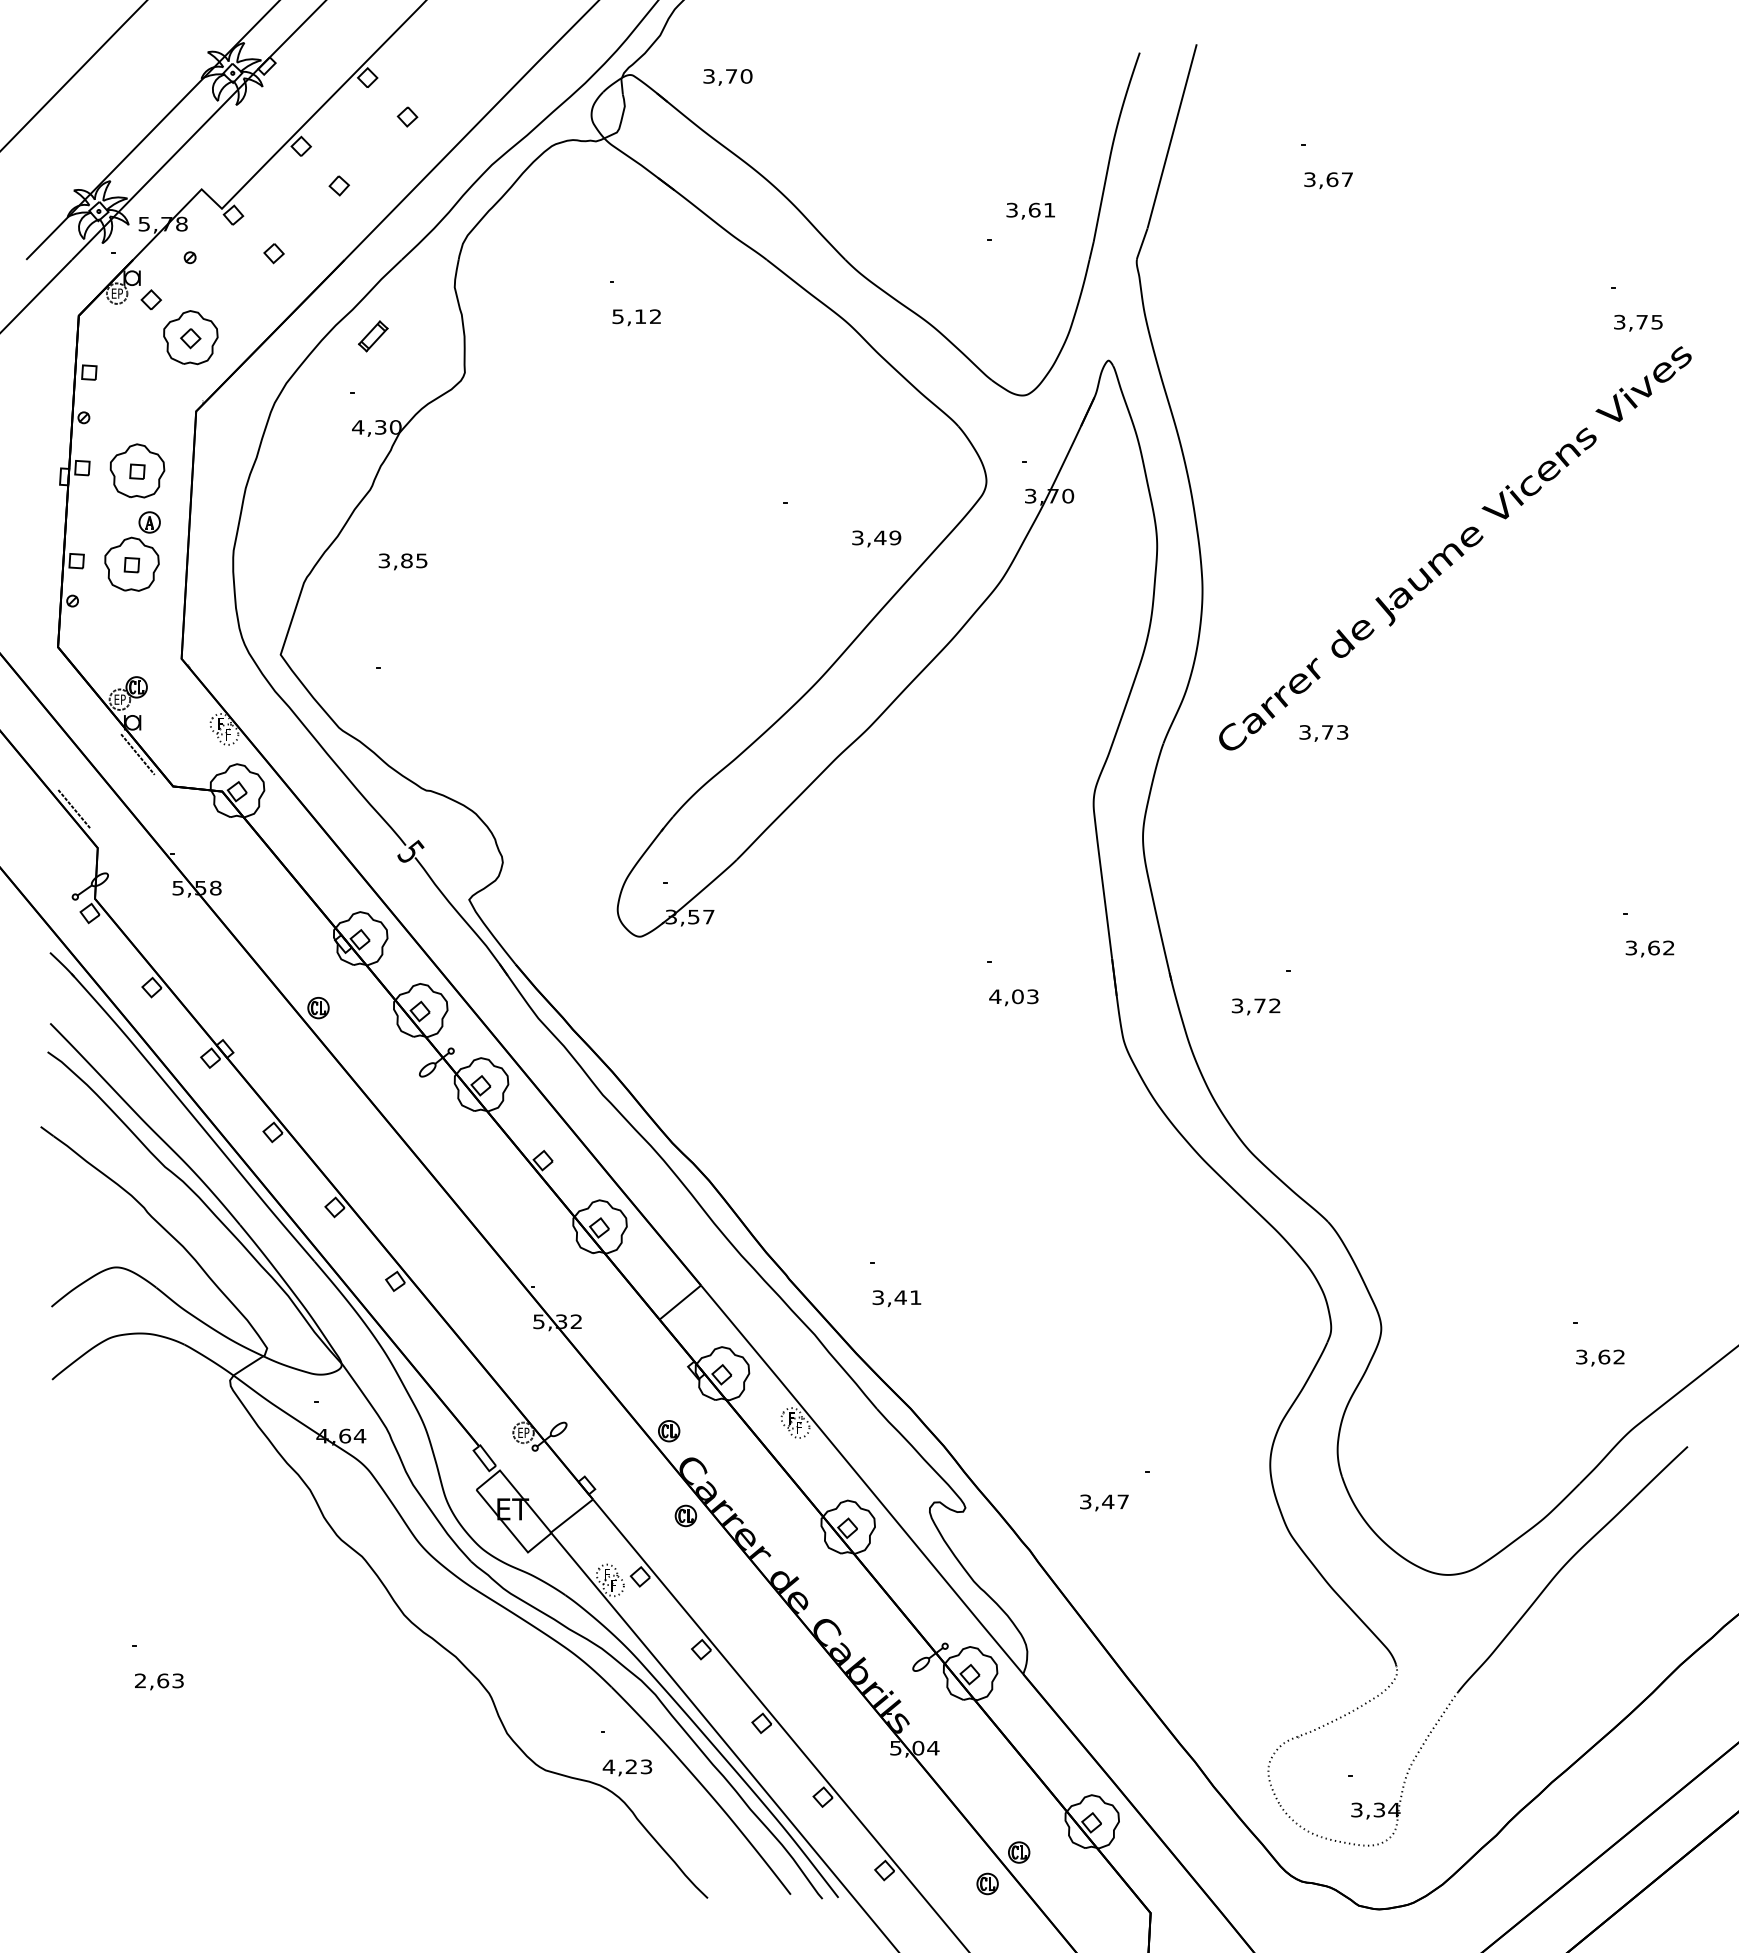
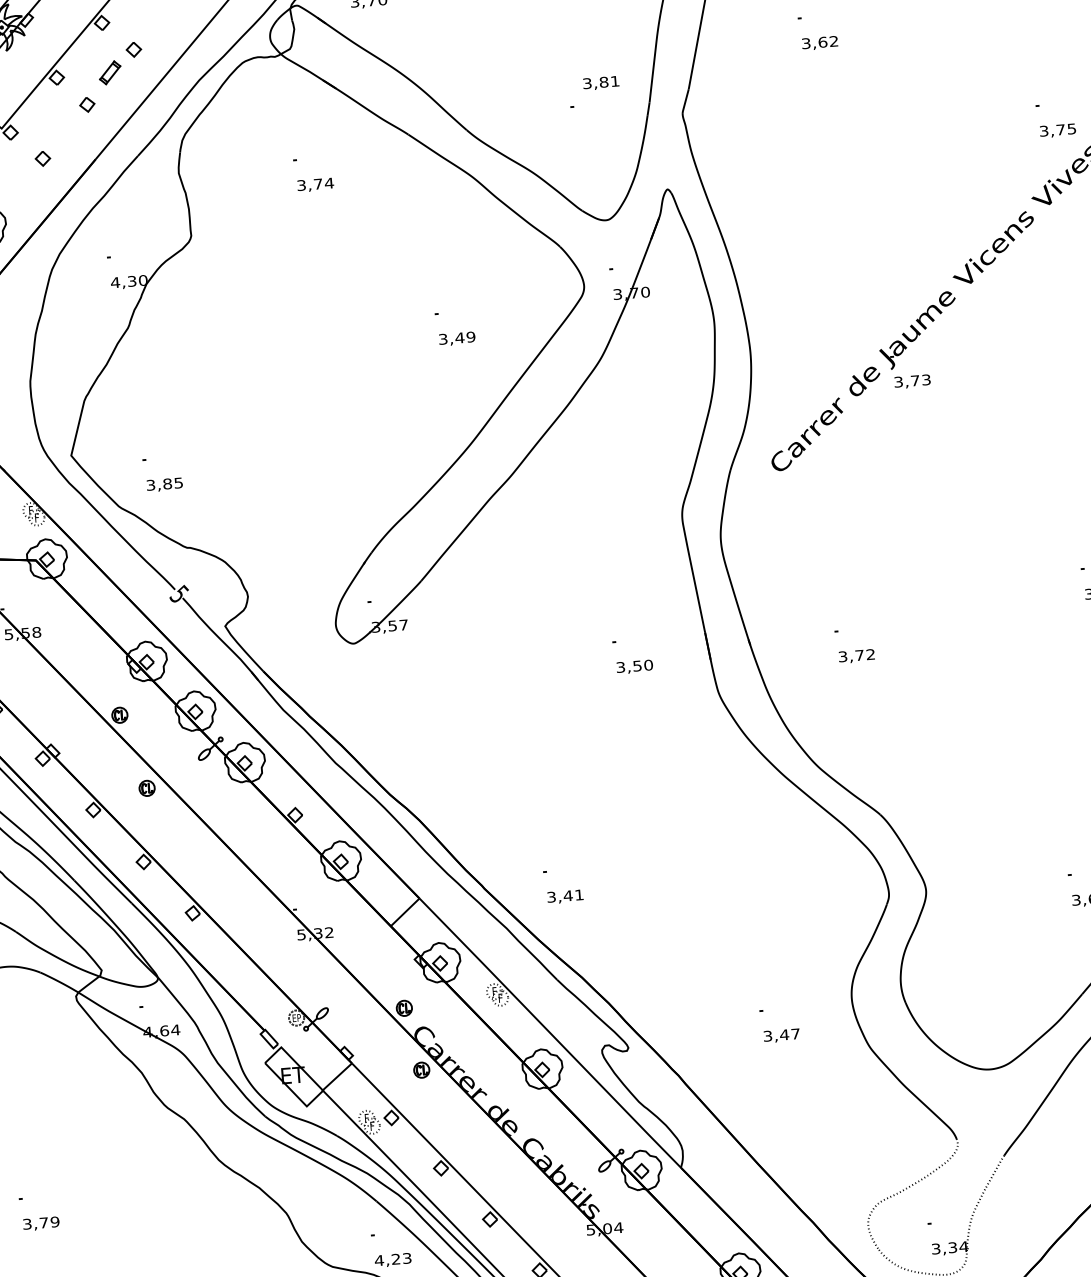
text: (1346, 179) -> (833, 41), 3,67 -> 3,62
text: (1034, 209) -> (603, 81), 3,61 -> 3,81
text: (637, 316) -> (315, 184), 5,12 -> 3,74
part: (373, 336) -> (110, 72), moved
text: (876, 538) -> (457, 338), moved
text: (402, 561) -> (164, 484), moved
text: (1323, 733) -> (912, 381), moved
text: (1013, 996) -> (634, 666), 4,03 -> 3,50
text: (1255, 1006) -> (856, 656), moved
part: (347, 1108) -> (147, 787), added
text: (1104, 1502) -> (781, 1035), moved
text: (159, 1680) -> (41, 1222), 2,63 -> 3,79

